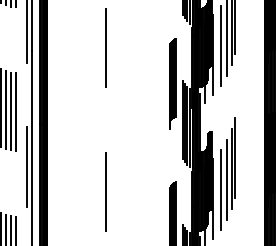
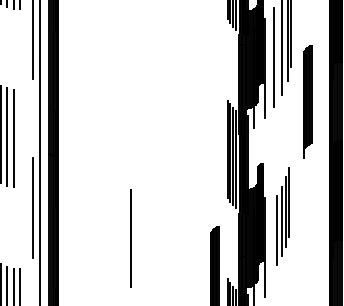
line: (105, 47) -> (130, 59), removed
part: (172, 83) -> (307, 101), moved
line: (16, 111) -> (20, 138), removed
part: (227, 174) -> (282, 216), size x0.7

